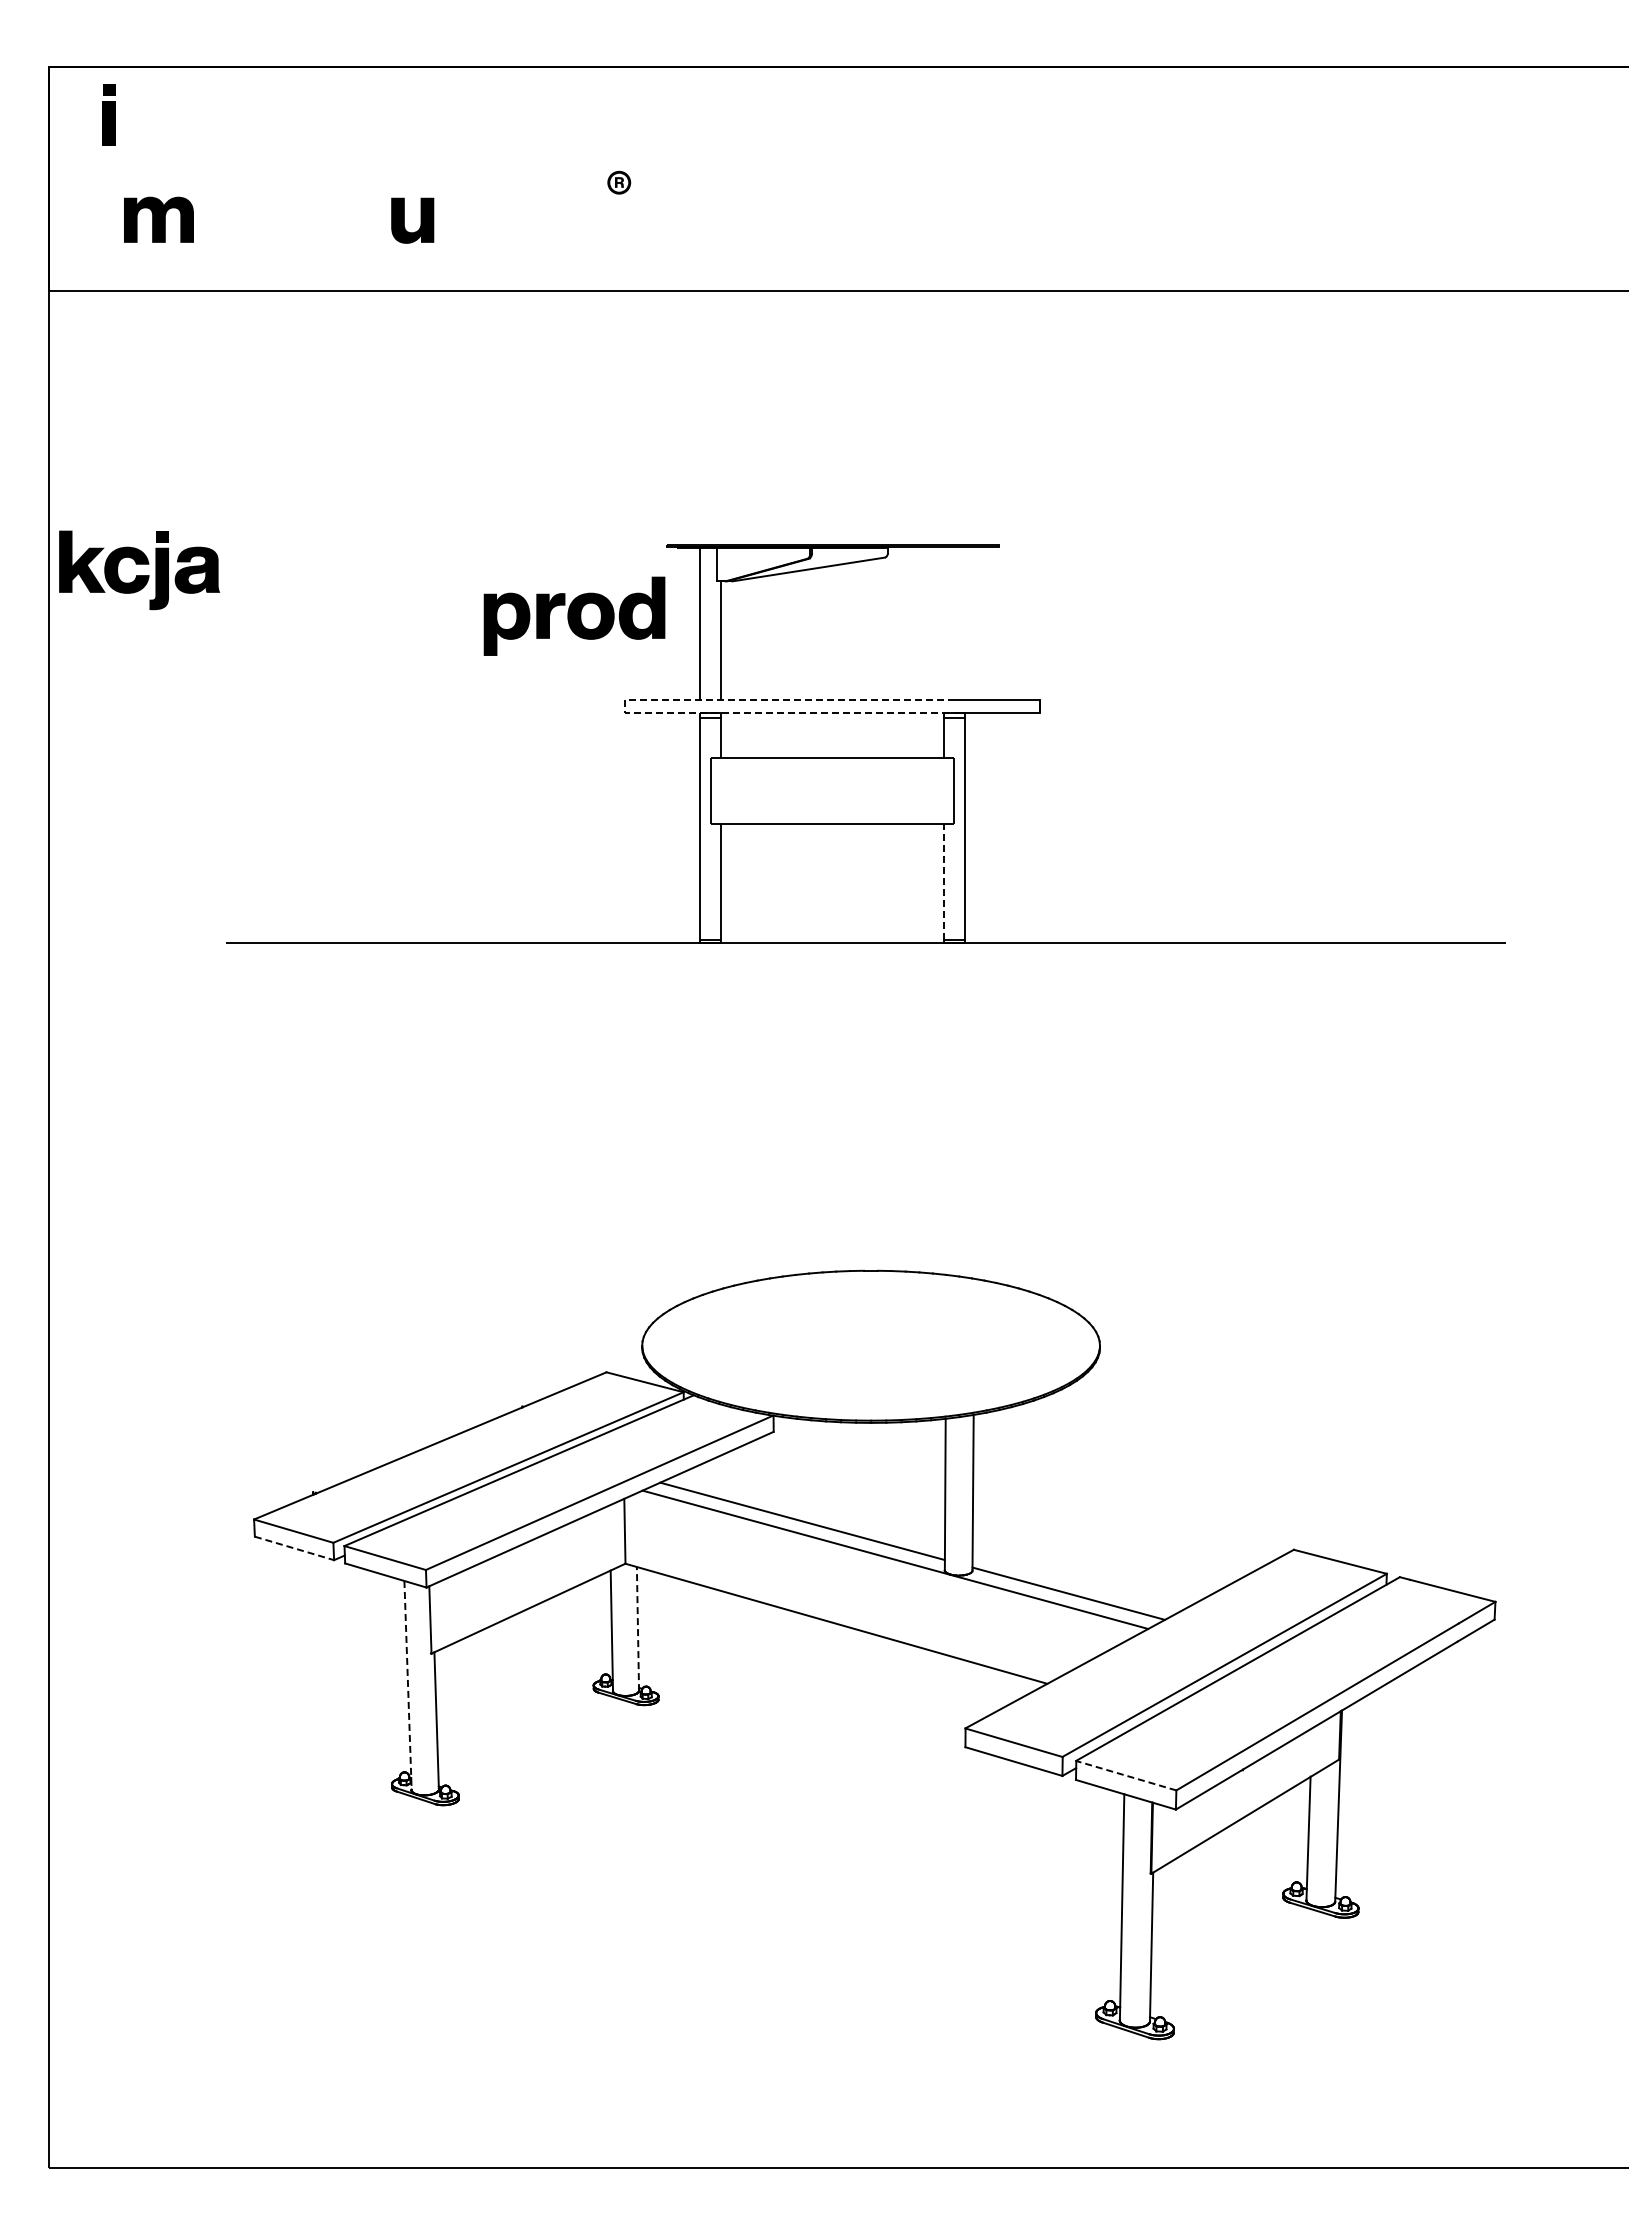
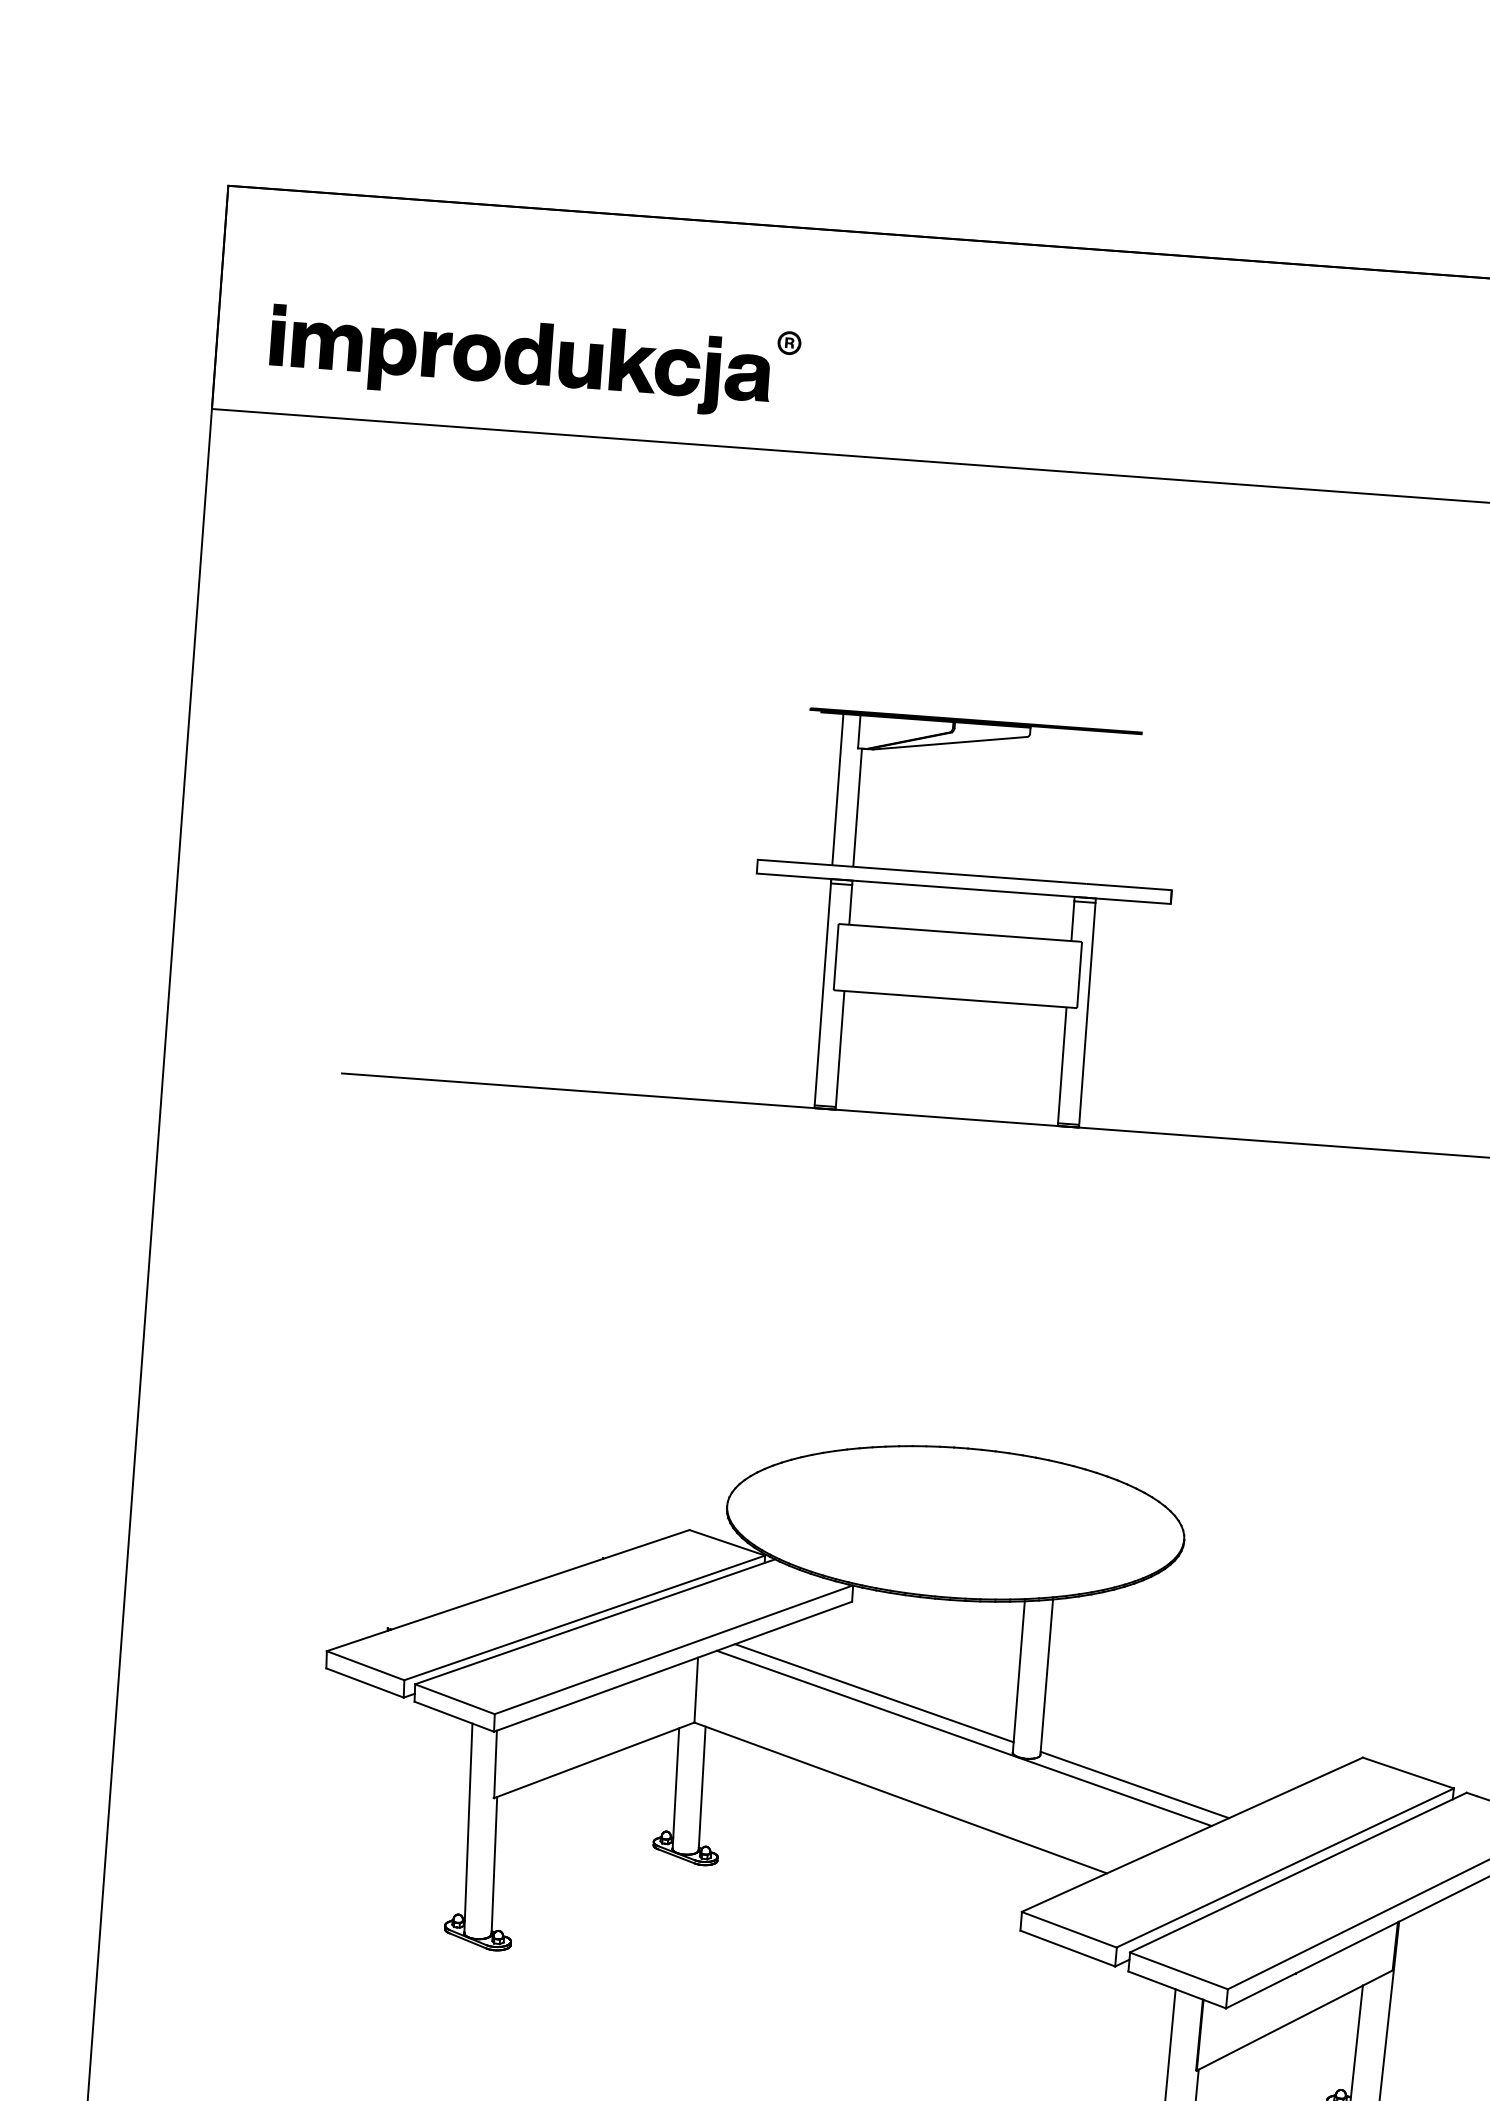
part: (108, 114) -> (277, 334), moved
part: (139, 570) -> (690, 373), moved
part: (574, 615) -> (460, 355), moved
line: (625, 709) -> (757, 869), dashed -> solid
line: (943, 881) -> (1062, 1064), dashed -> solid
line: (294, 1548) -> (365, 1683), dashed -> solid
line: (637, 1628) -> (701, 1788), dashed -> solid
line: (408, 1686) -> (468, 1829), dashed -> solid
line: (1125, 1775) -> (1178, 1970), dashed -> solid

